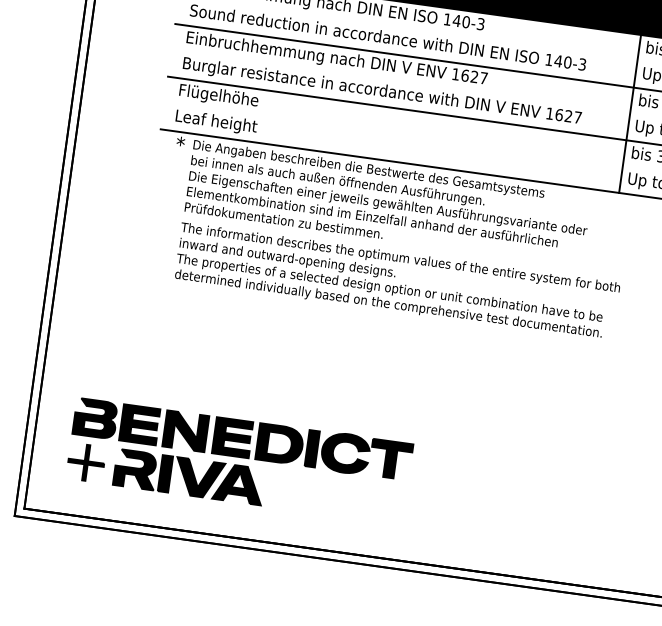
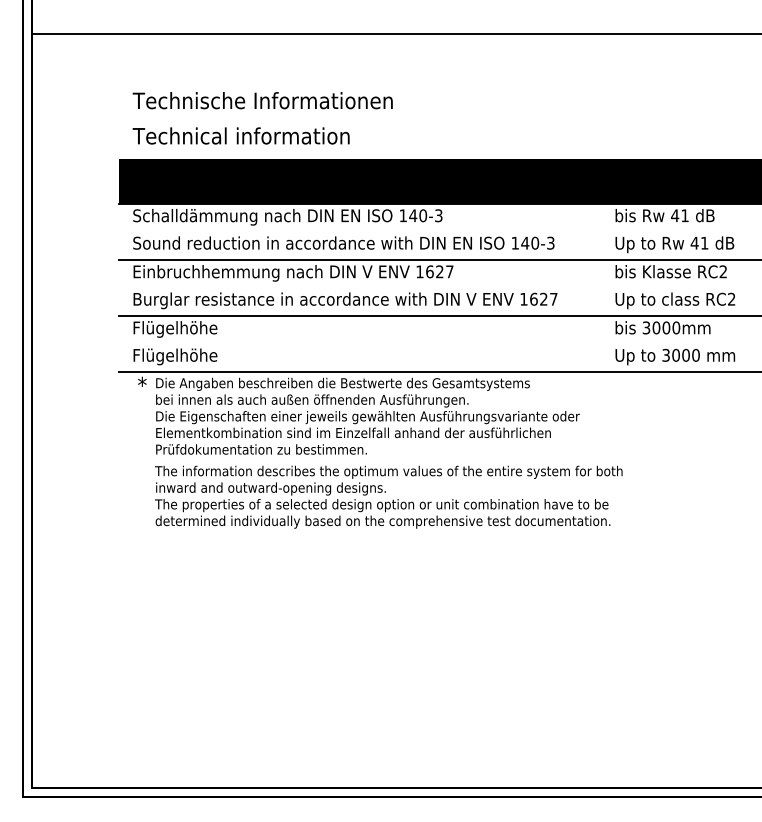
line: (629, 113) -> (607, 287), removed
text: (217, 122) -> (177, 356), Leaf height -> Flügelhöhe
part: (239, 460) -> (249, 706), removed

